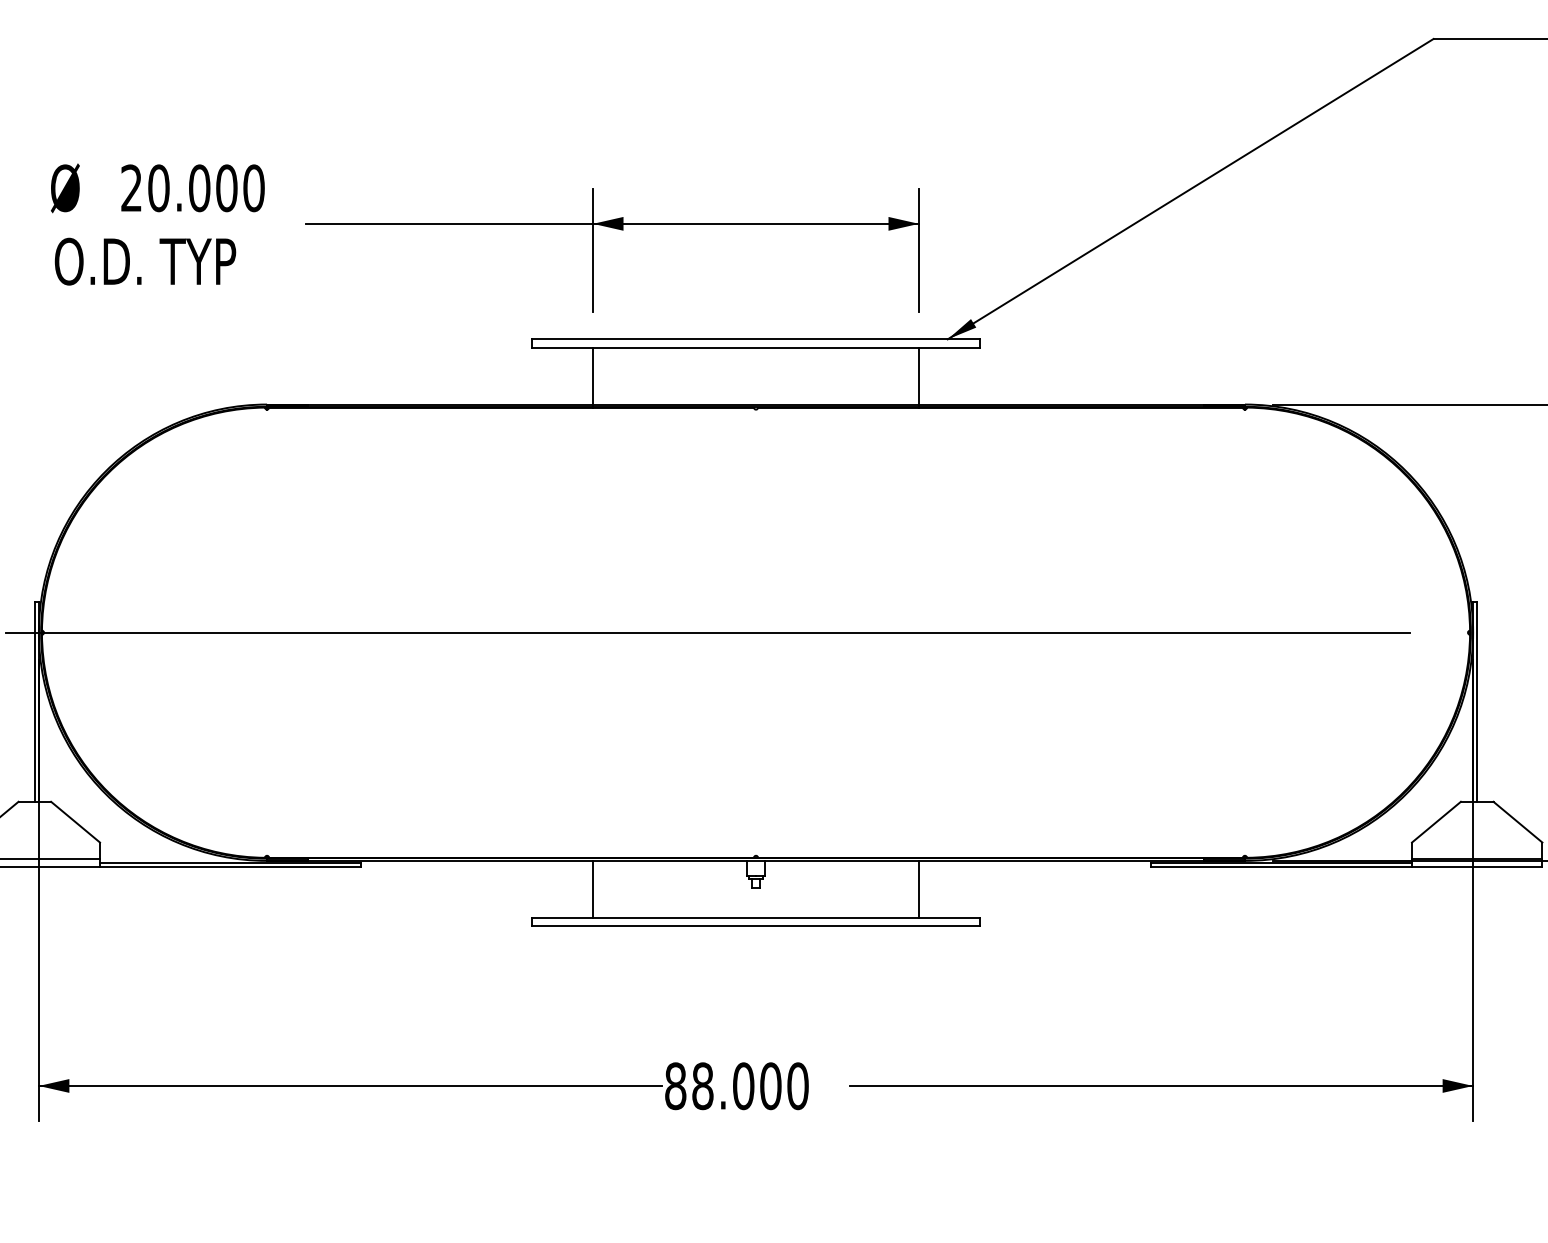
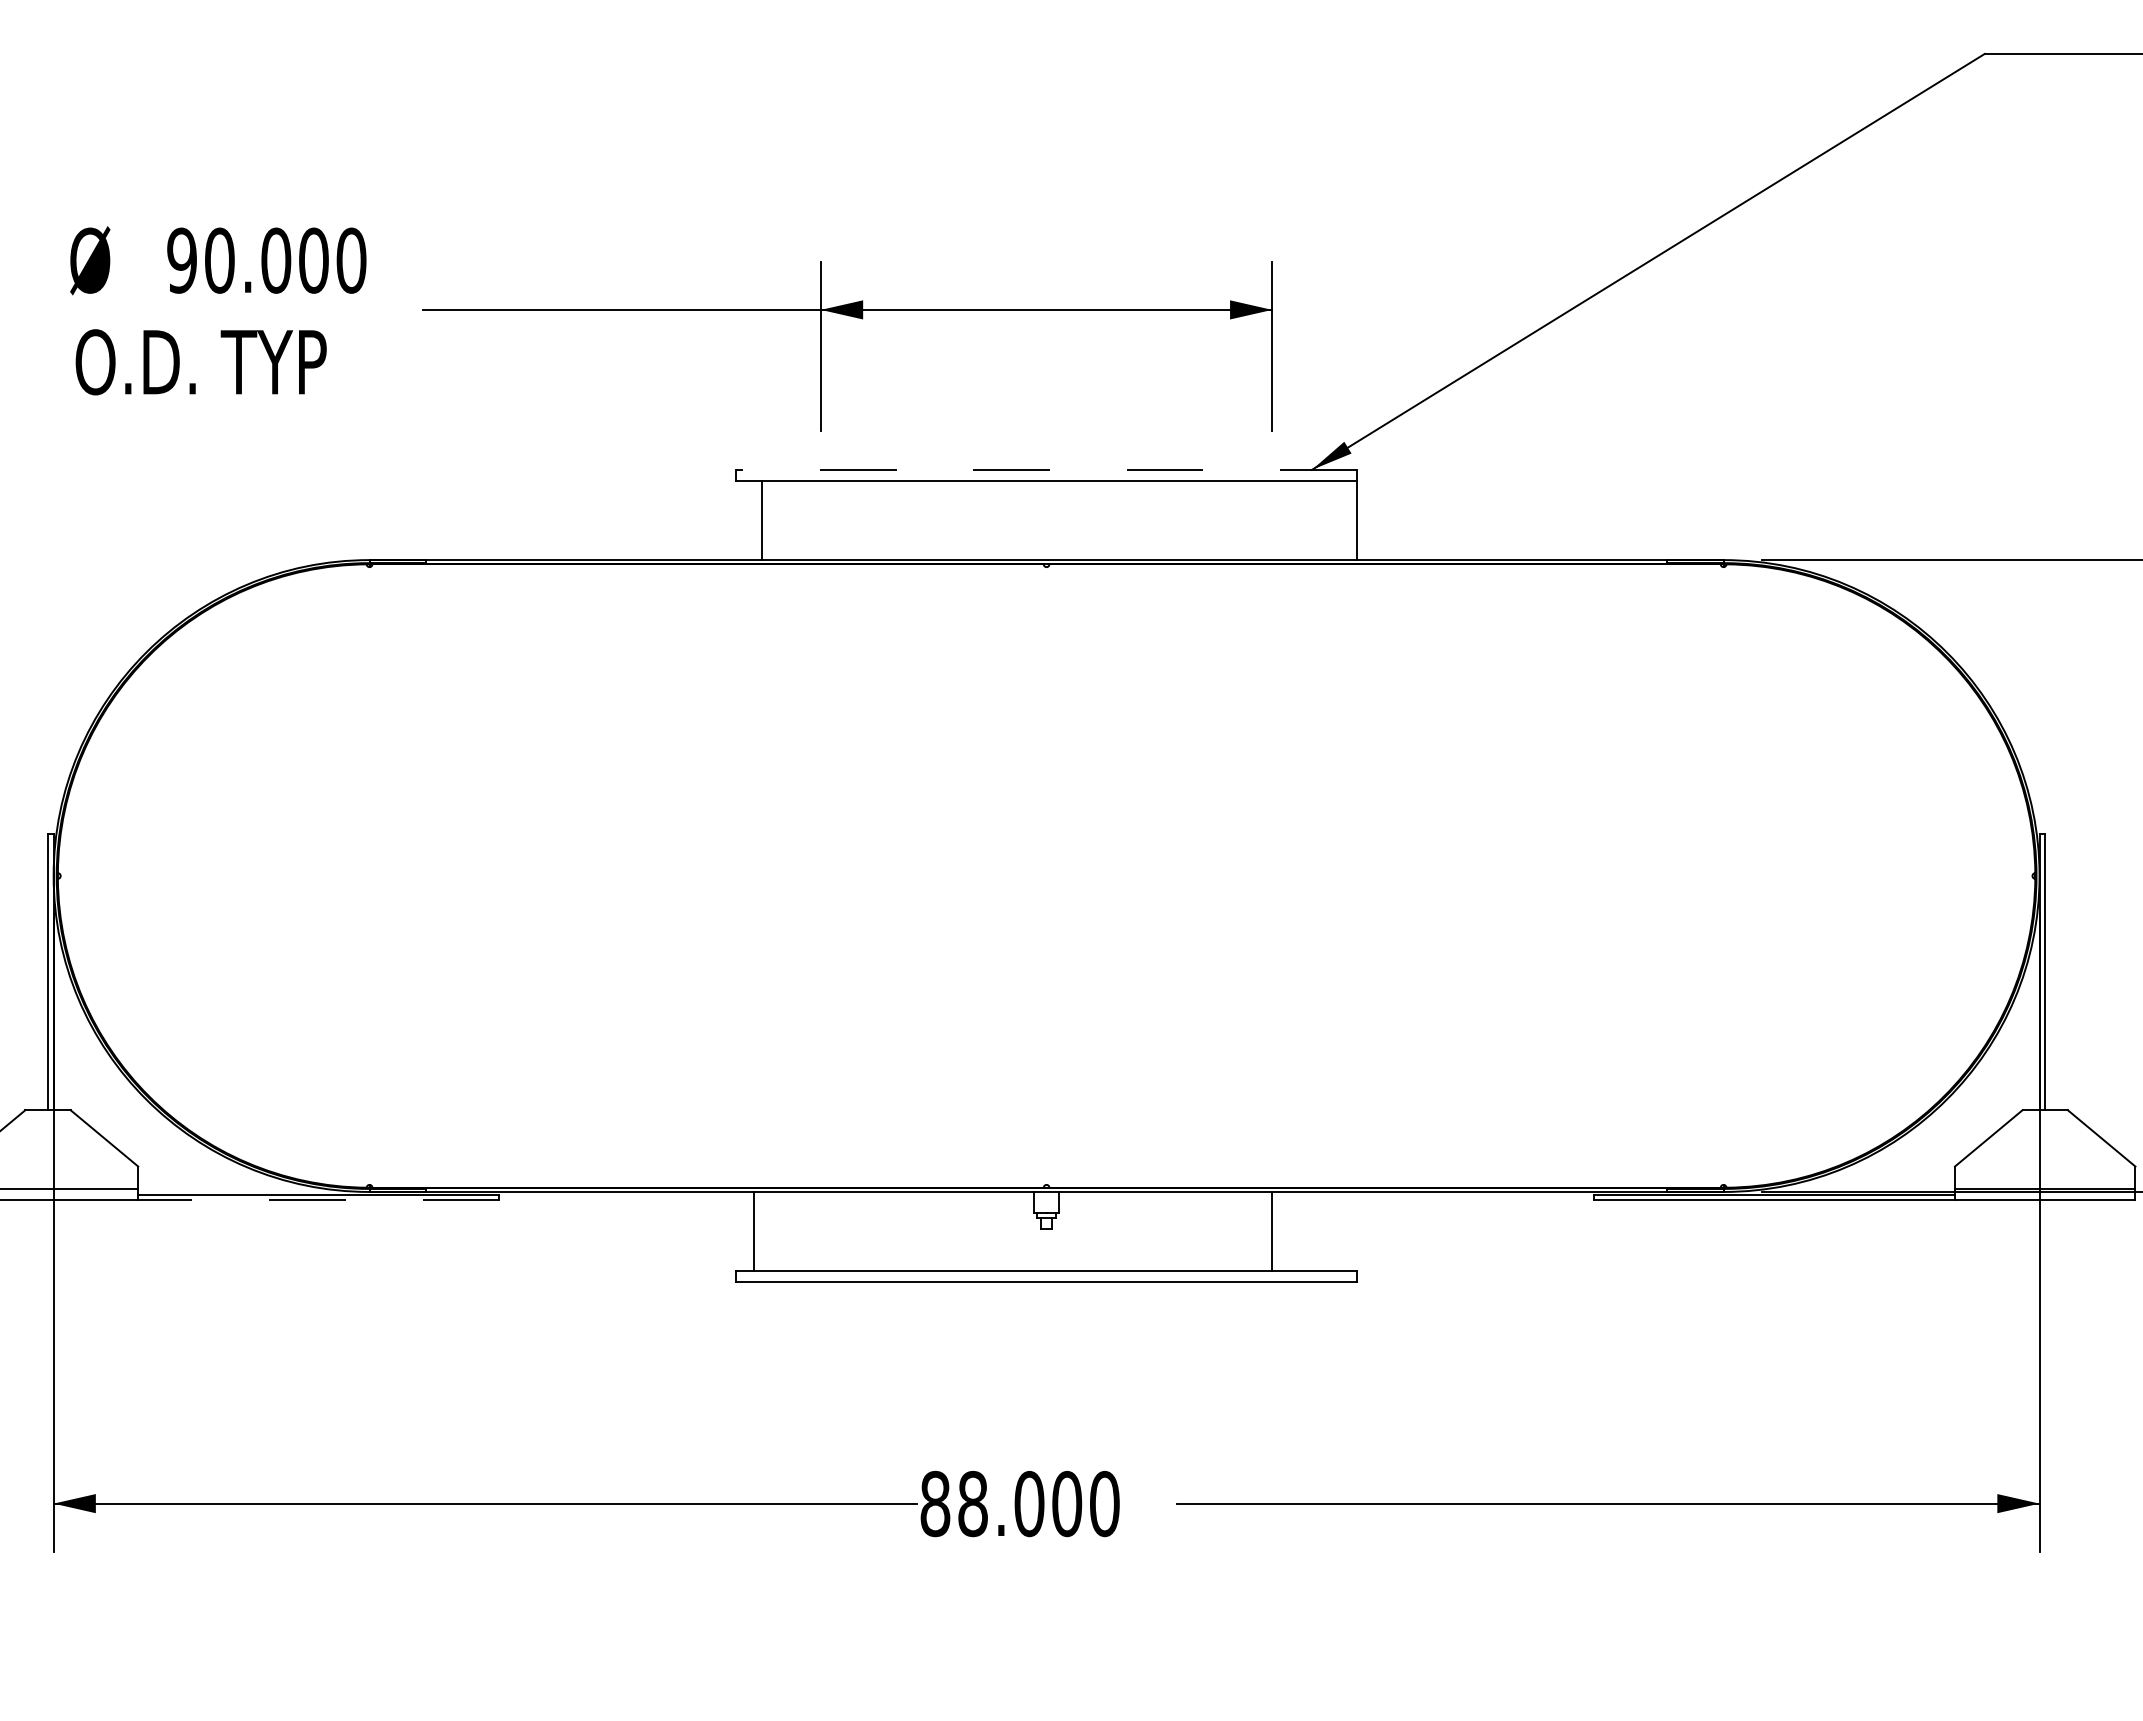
text: (131, 188) -> (181, 260), 20.000 -> 90.000
line: (755, 339) -> (1046, 469), solid -> dashed
line: (592, 375) -> (761, 520), moved
line: (919, 375) -> (1357, 520), moved
line: (708, 633) -> (980, 876), removed
line: (230, 867) -> (318, 1200), solid -> dashed
line: (592, 888) -> (753, 1230), moved

